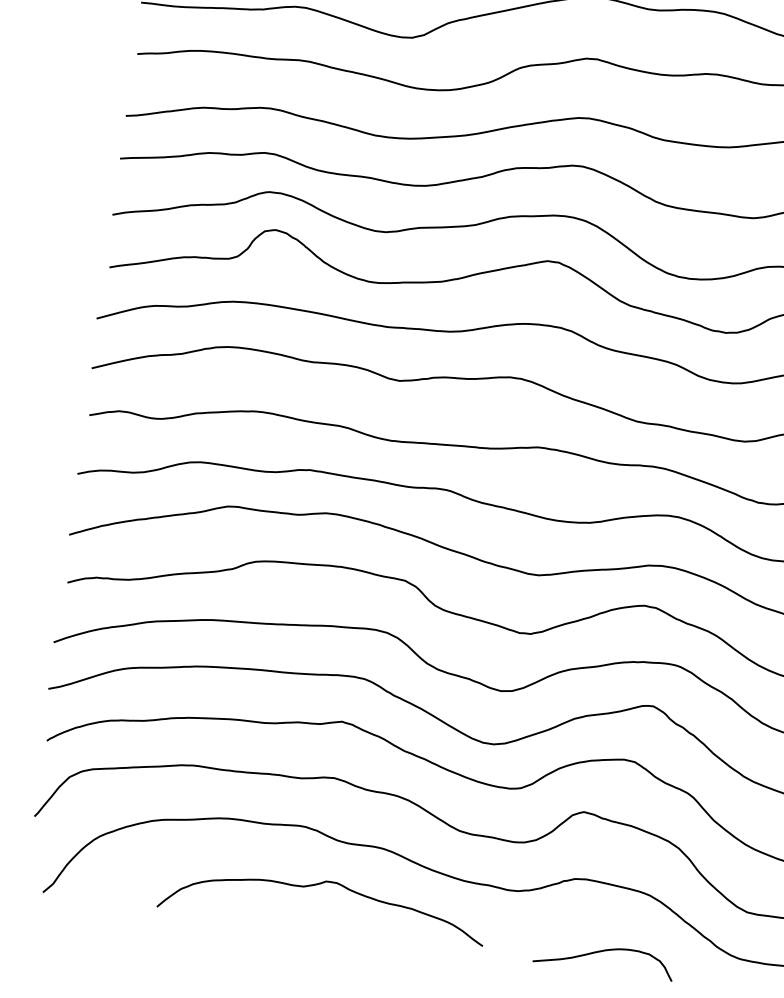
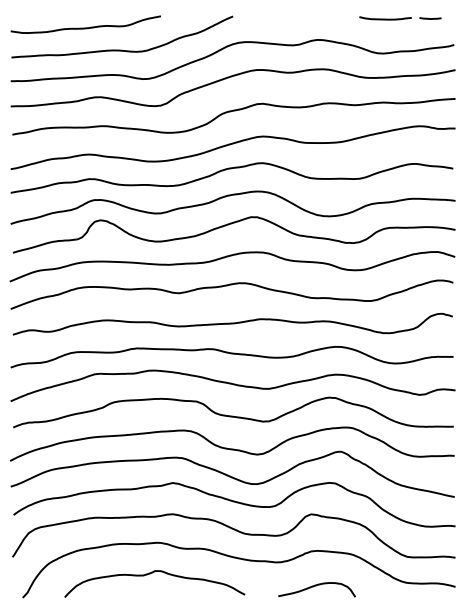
curve: (317, 886) -> (150, 574), moved
curve: (603, 952) -> (316, 586), moved

